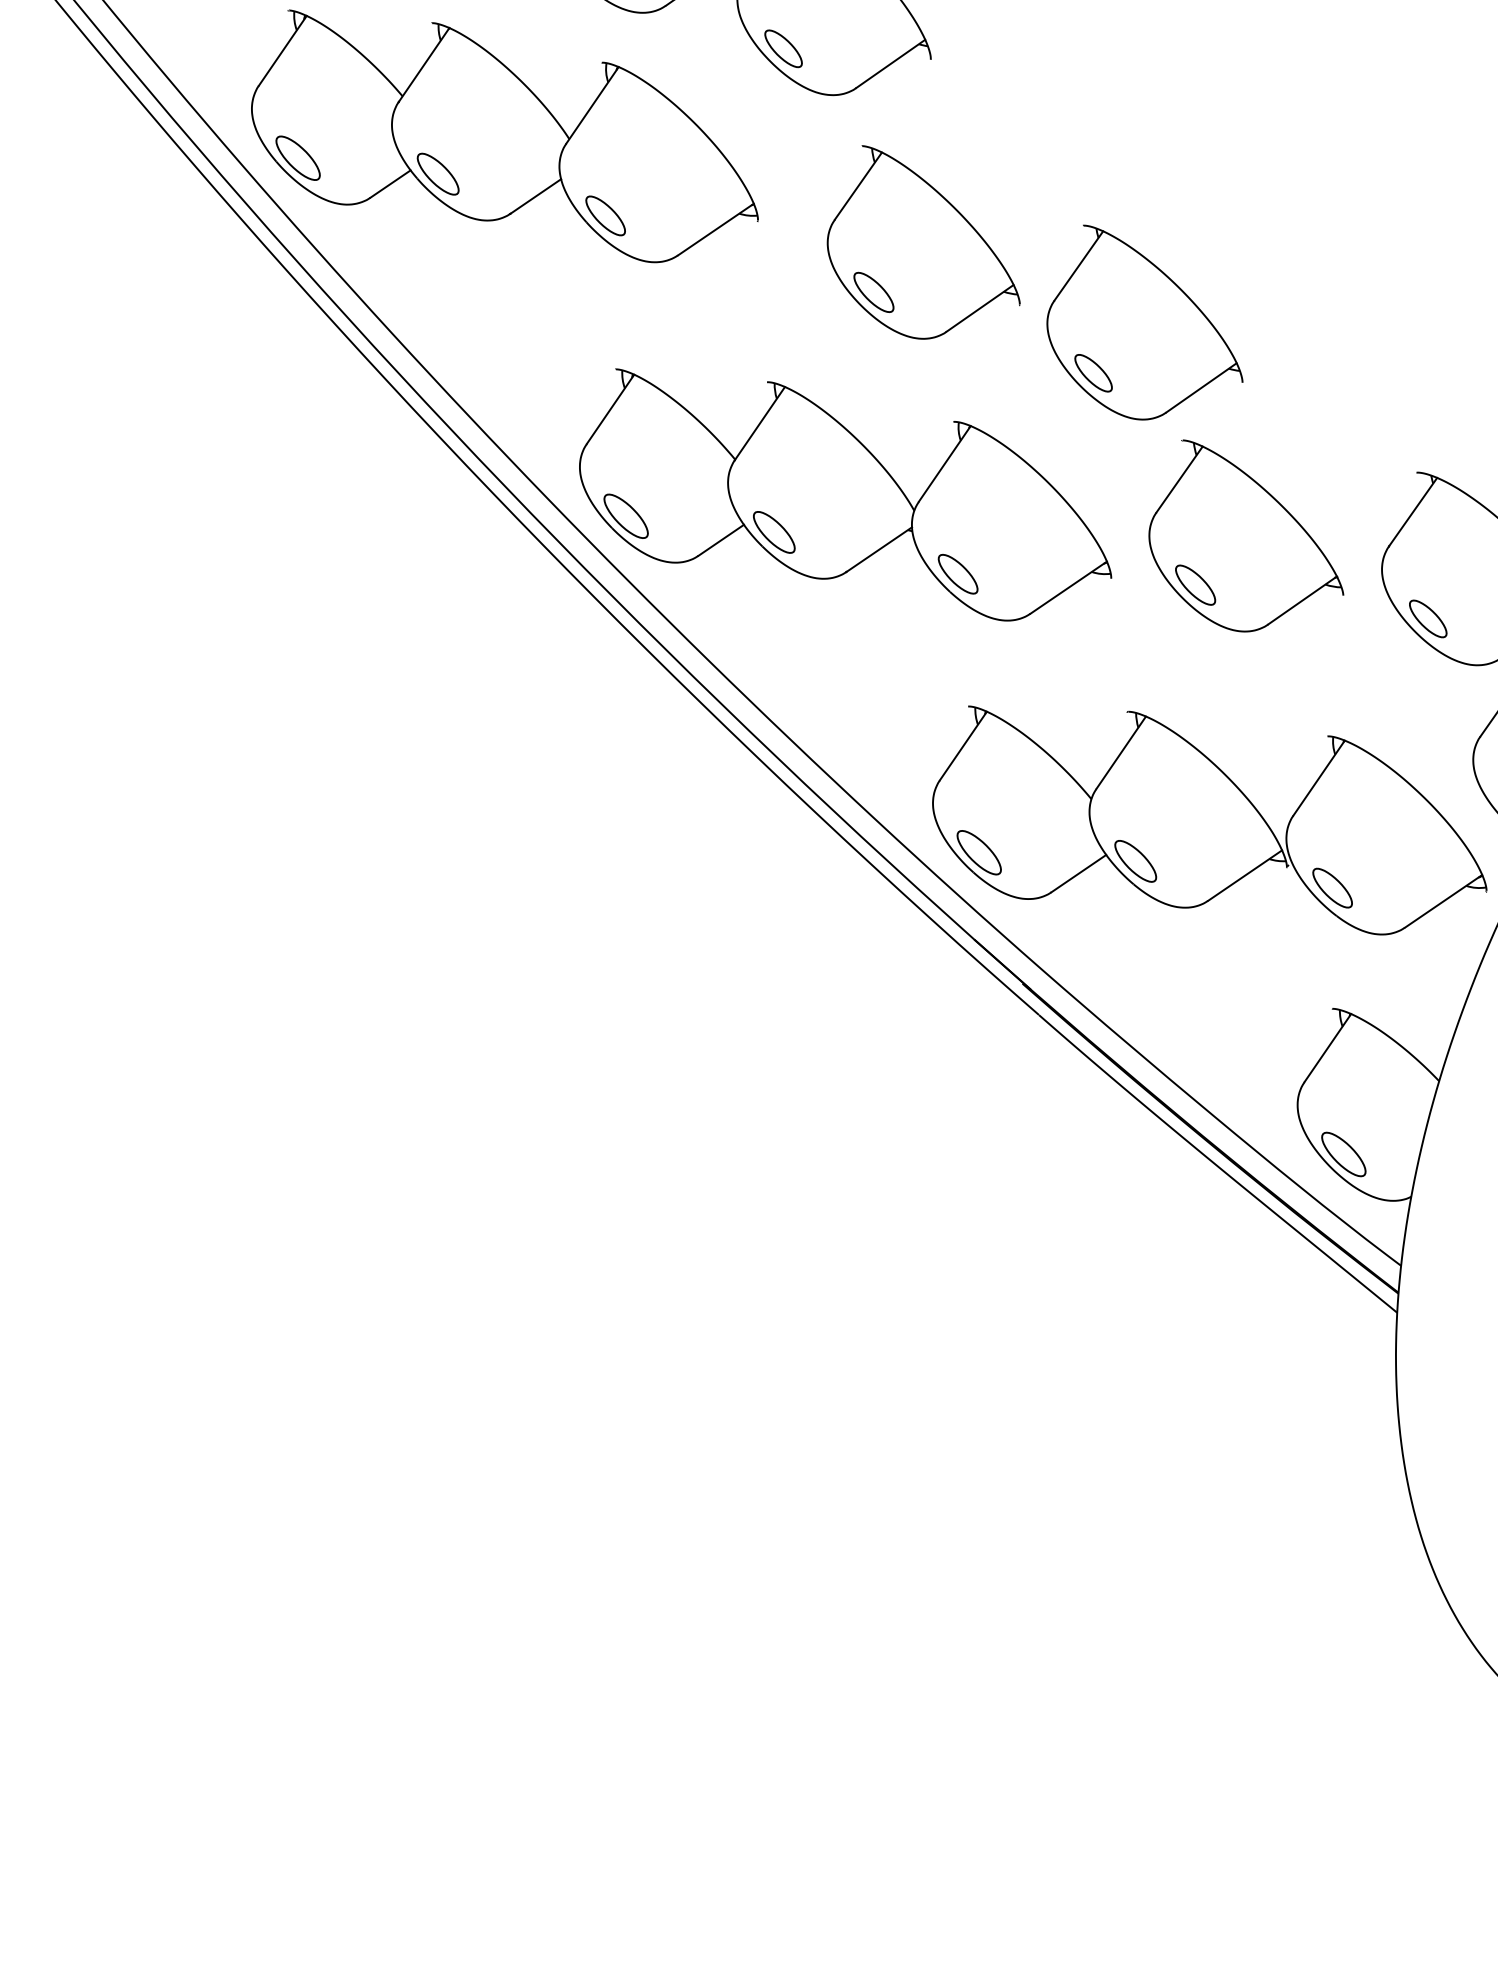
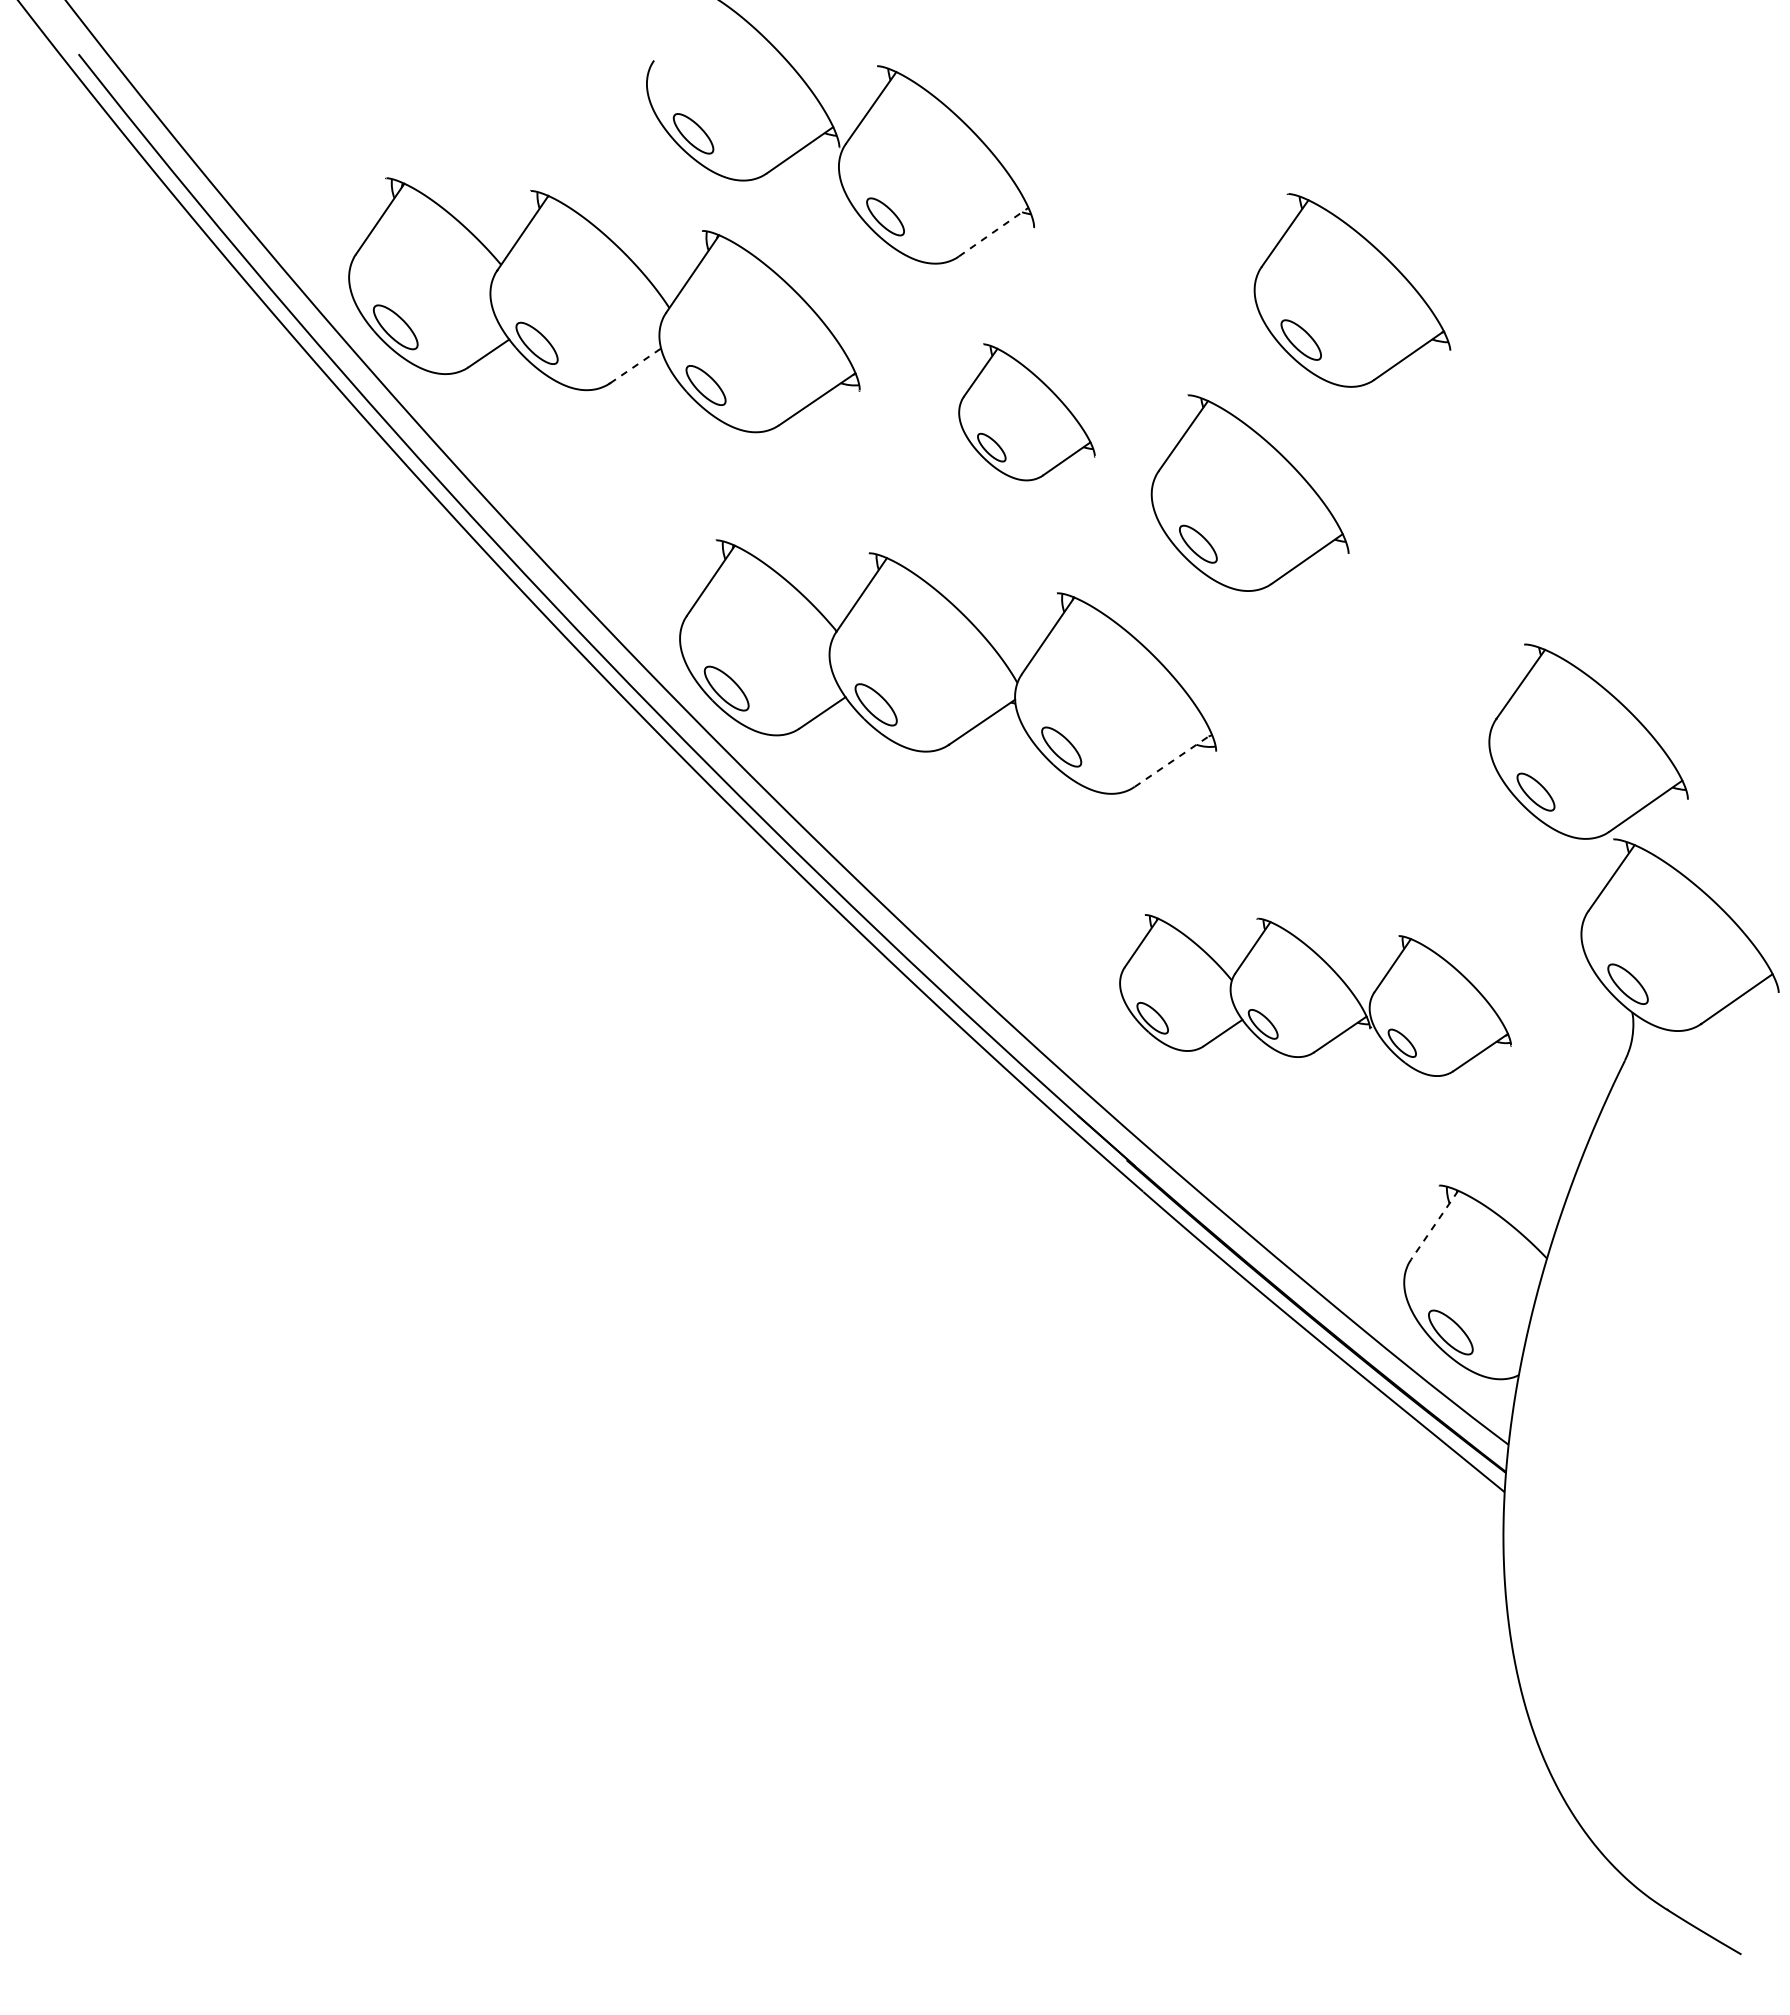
line: (891, 63) -> (994, 231), solid -> dashed
line: (535, 196) -> (635, 365), solid -> dashed
part: (923, 242) -> (1026, 412), size x0.7
part: (1246, 536) -> (1352, 290), moved
line: (1068, 587) -> (1173, 760), solid -> dashed
part: (1209, 820) -> (1315, 995), size x0.7
line: (1327, 1048) -> (1434, 1225), solid -> dashed

